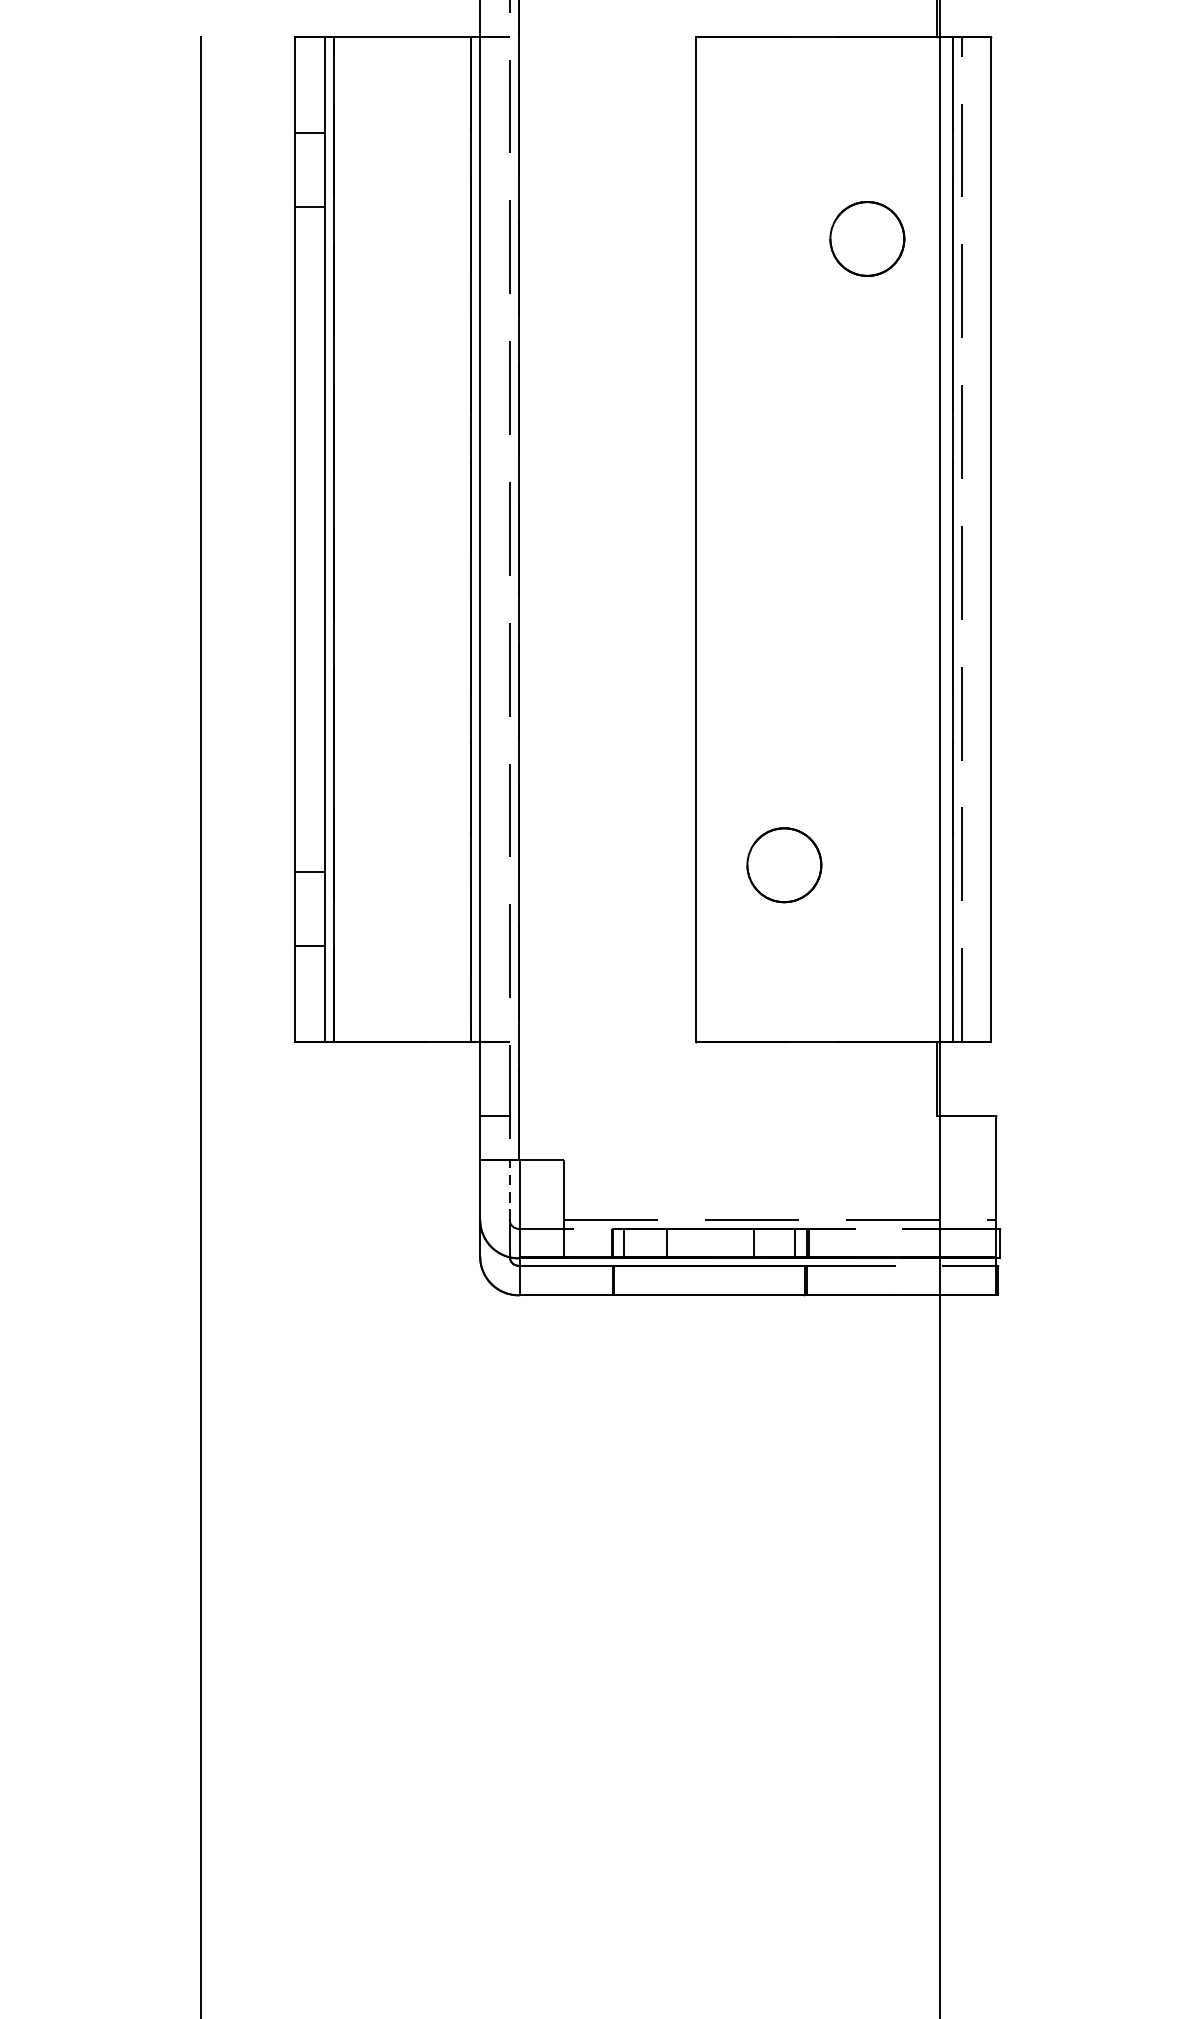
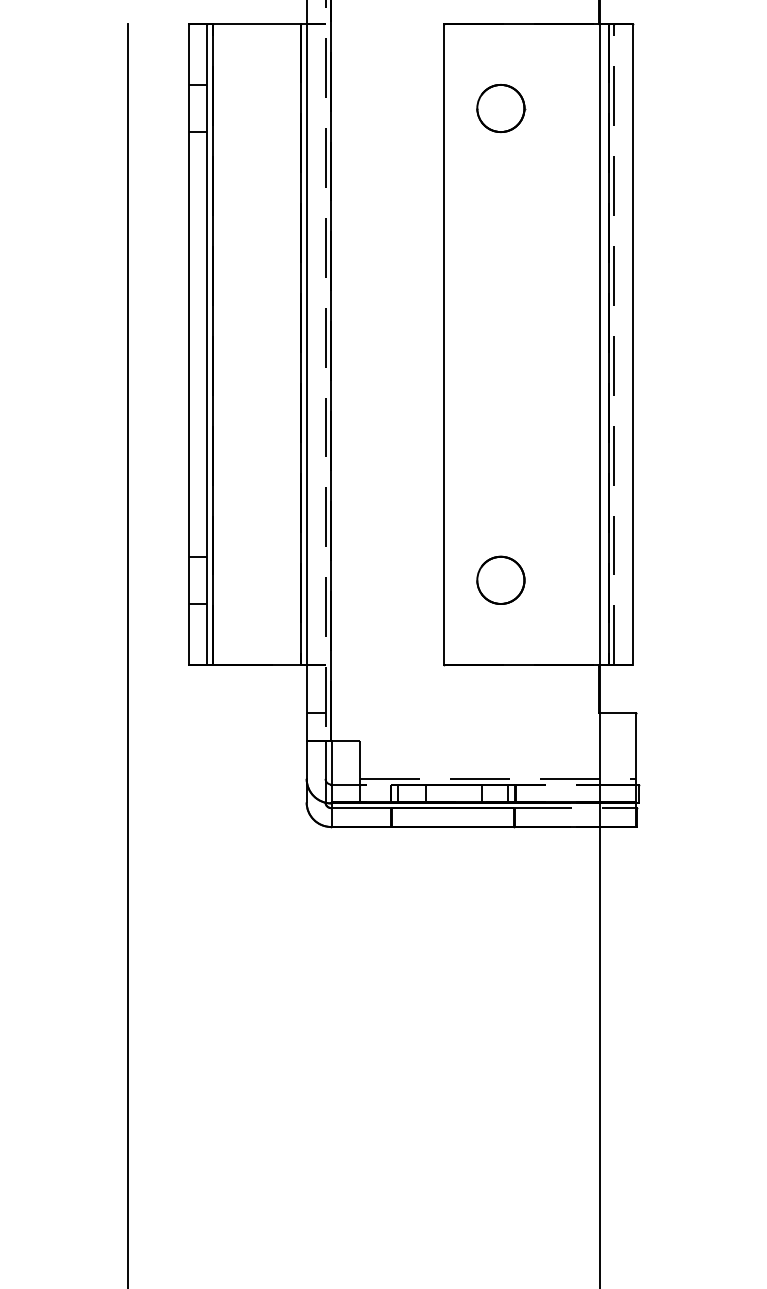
part: (868, 238) -> (501, 108), moved
circle: (783, 863) -> (500, 579), moved
line: (509, 1189) -> (325, 759), dashed -> solid

